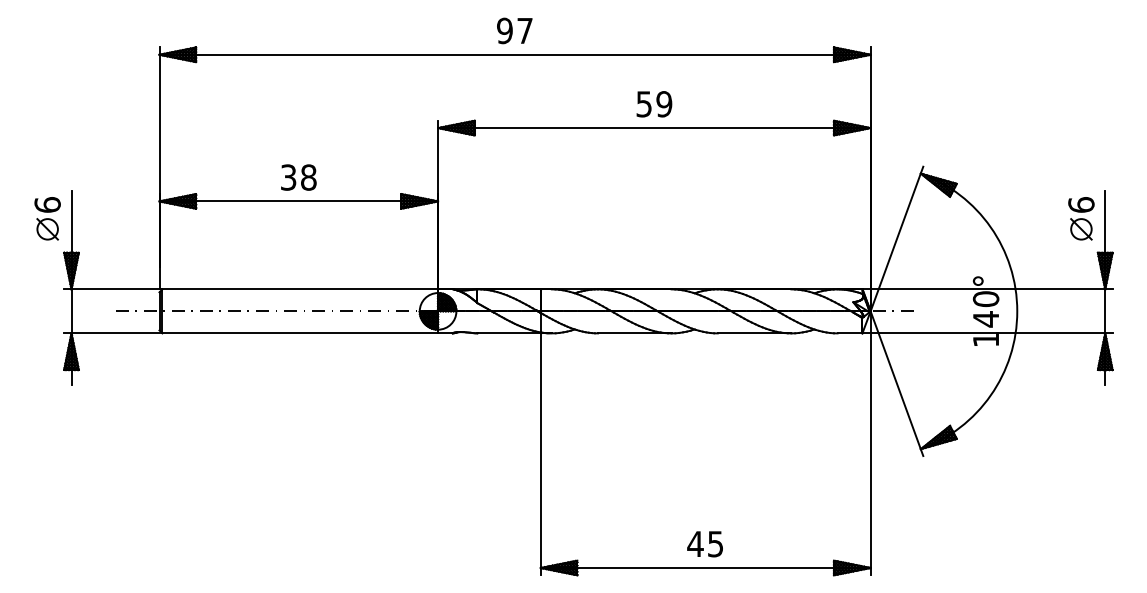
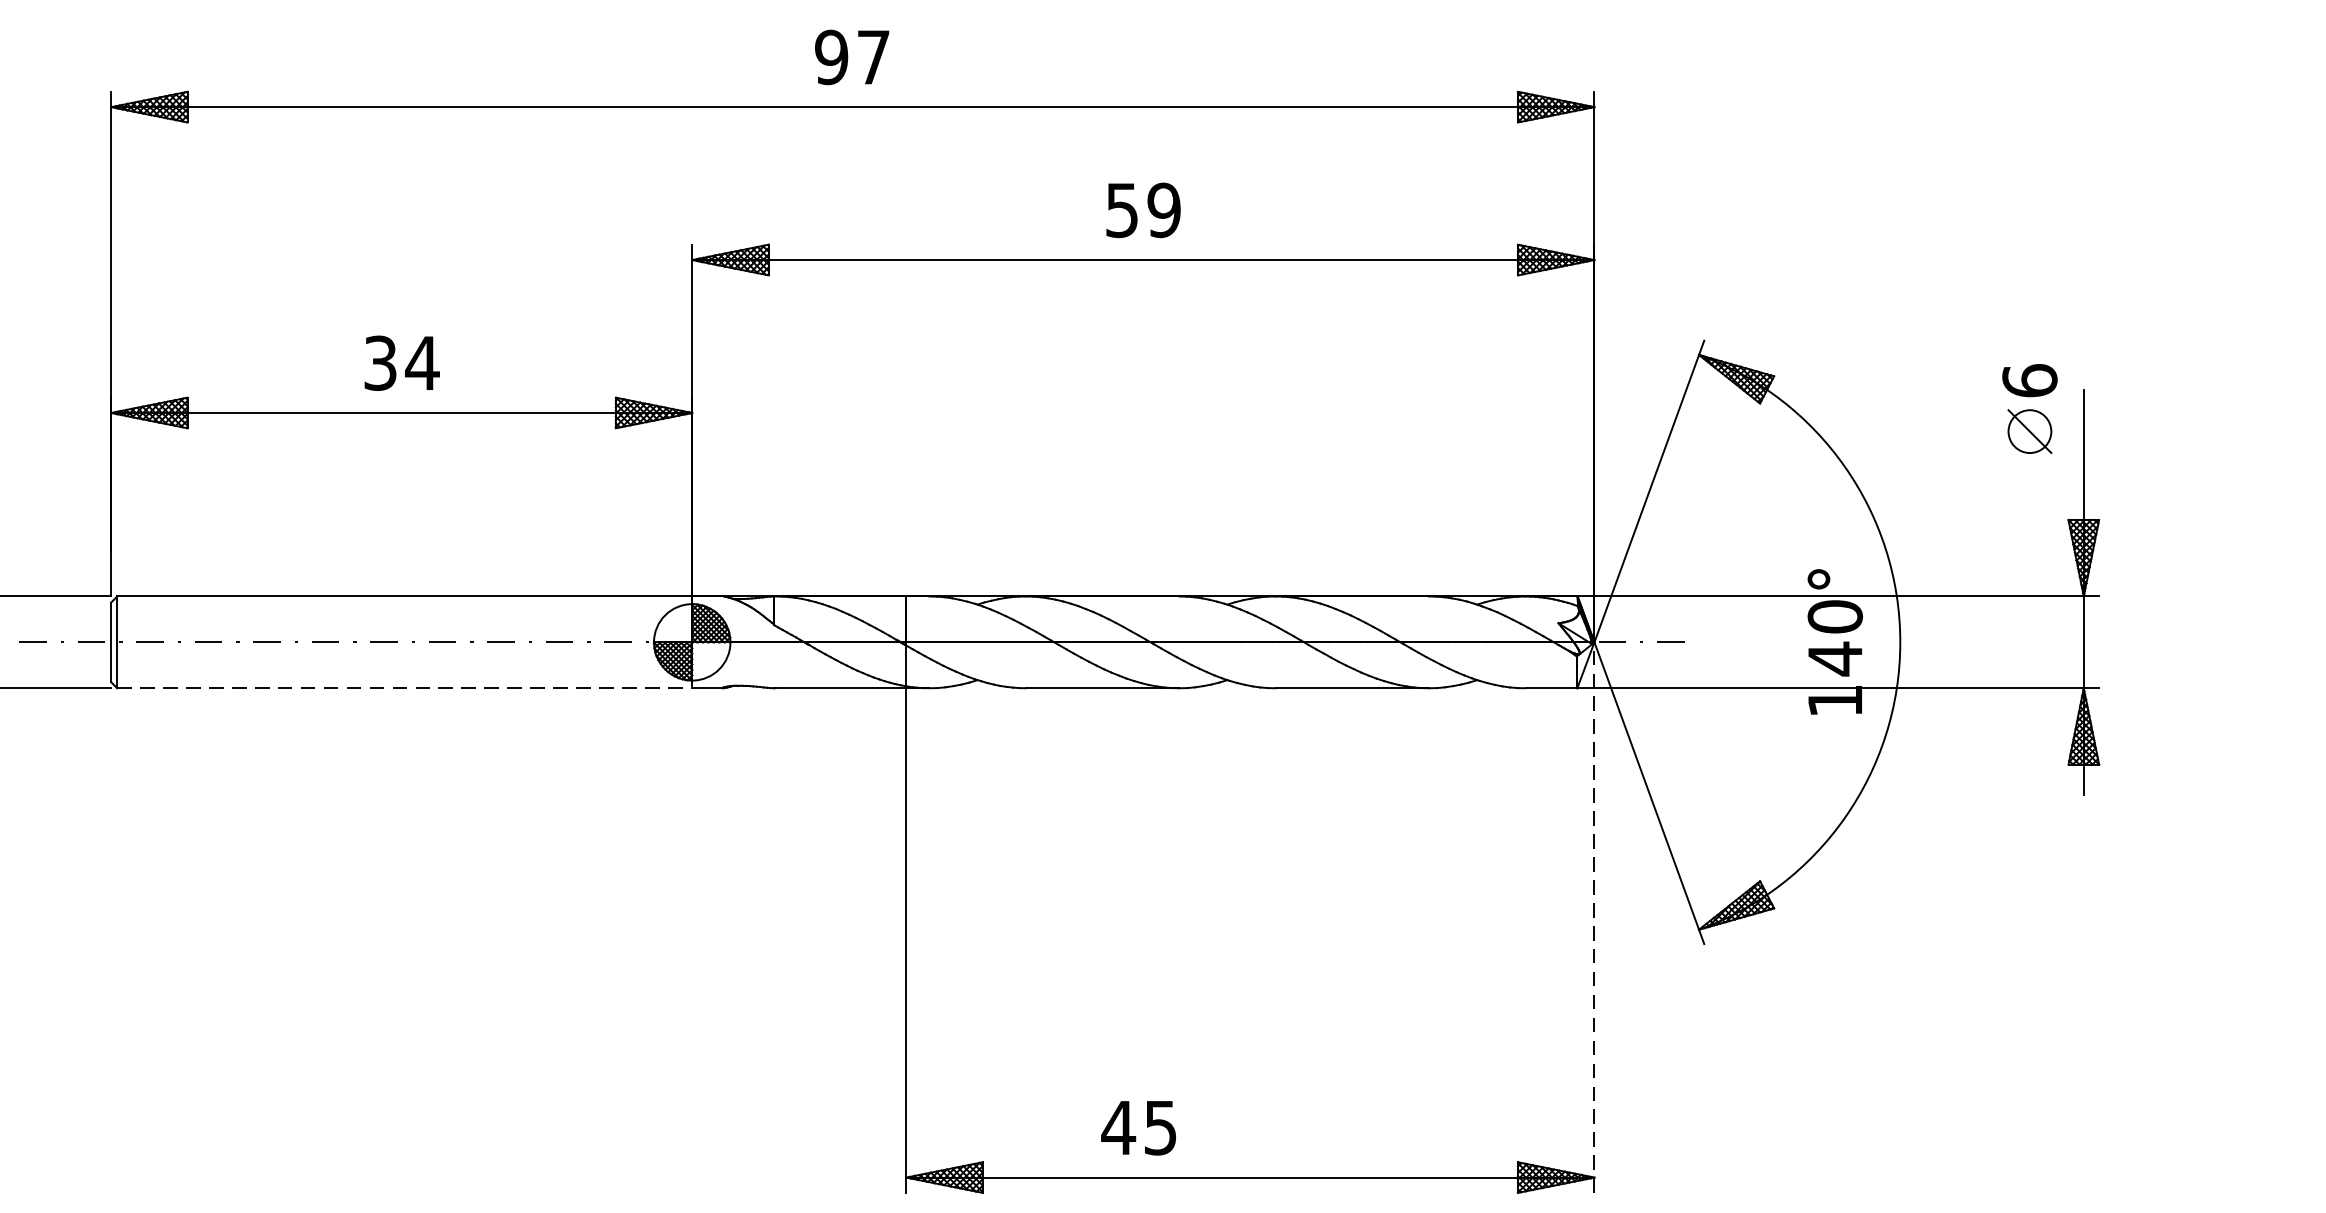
text: (308, 177) -> (421, 363), 38 -> 34
part: (1081, 218) -> (2030, 408), moved
line: (300, 333) -> (405, 688), solid -> dashed
line: (870, 443) -> (1594, 917), solid -> dashed
text: (704, 544) -> (1137, 1128), moved

